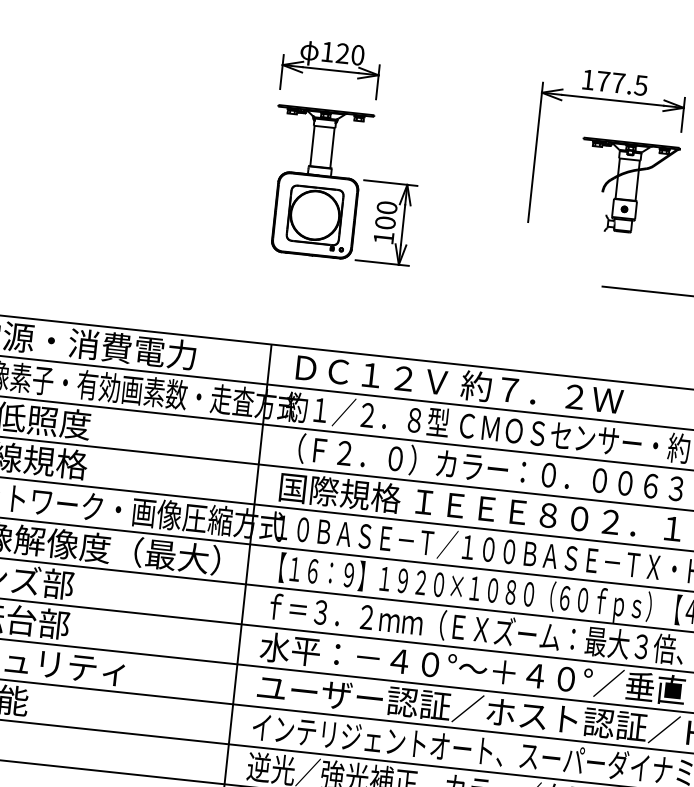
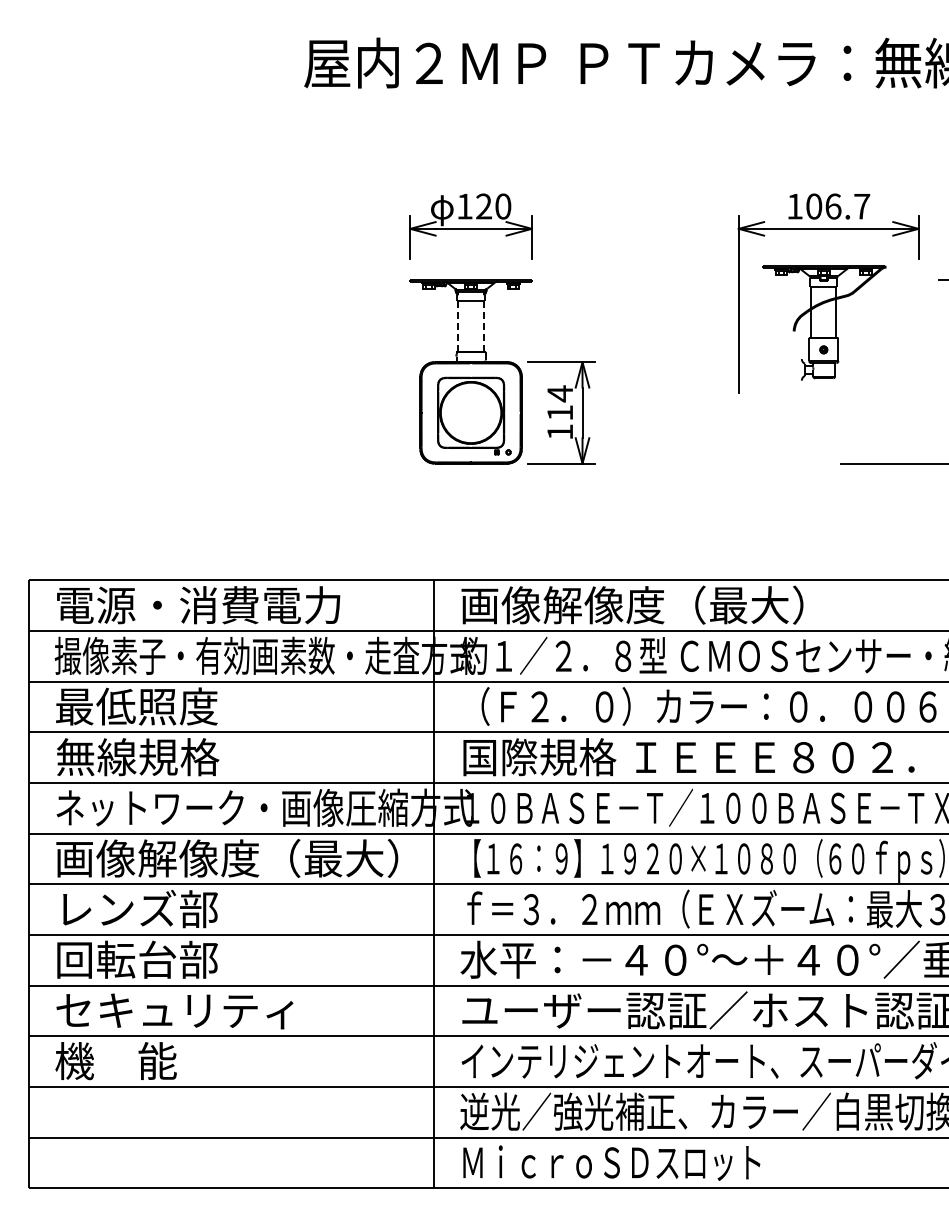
text: (622, 83) -> (838, 206), 177.5 -> 106.7
line: (312, 146) -> (458, 326), solid -> dashed
line: (332, 148) -> (483, 326), solid -> dashed
part: (627, 187) -> (824, 322), moved
text: (386, 214) -> (560, 402), 100 -> 114
text: (457, 383) -> (671, 604), ＤＣ１２Ｖ 約７．２Ｗ -> 画像解像度（最大）

